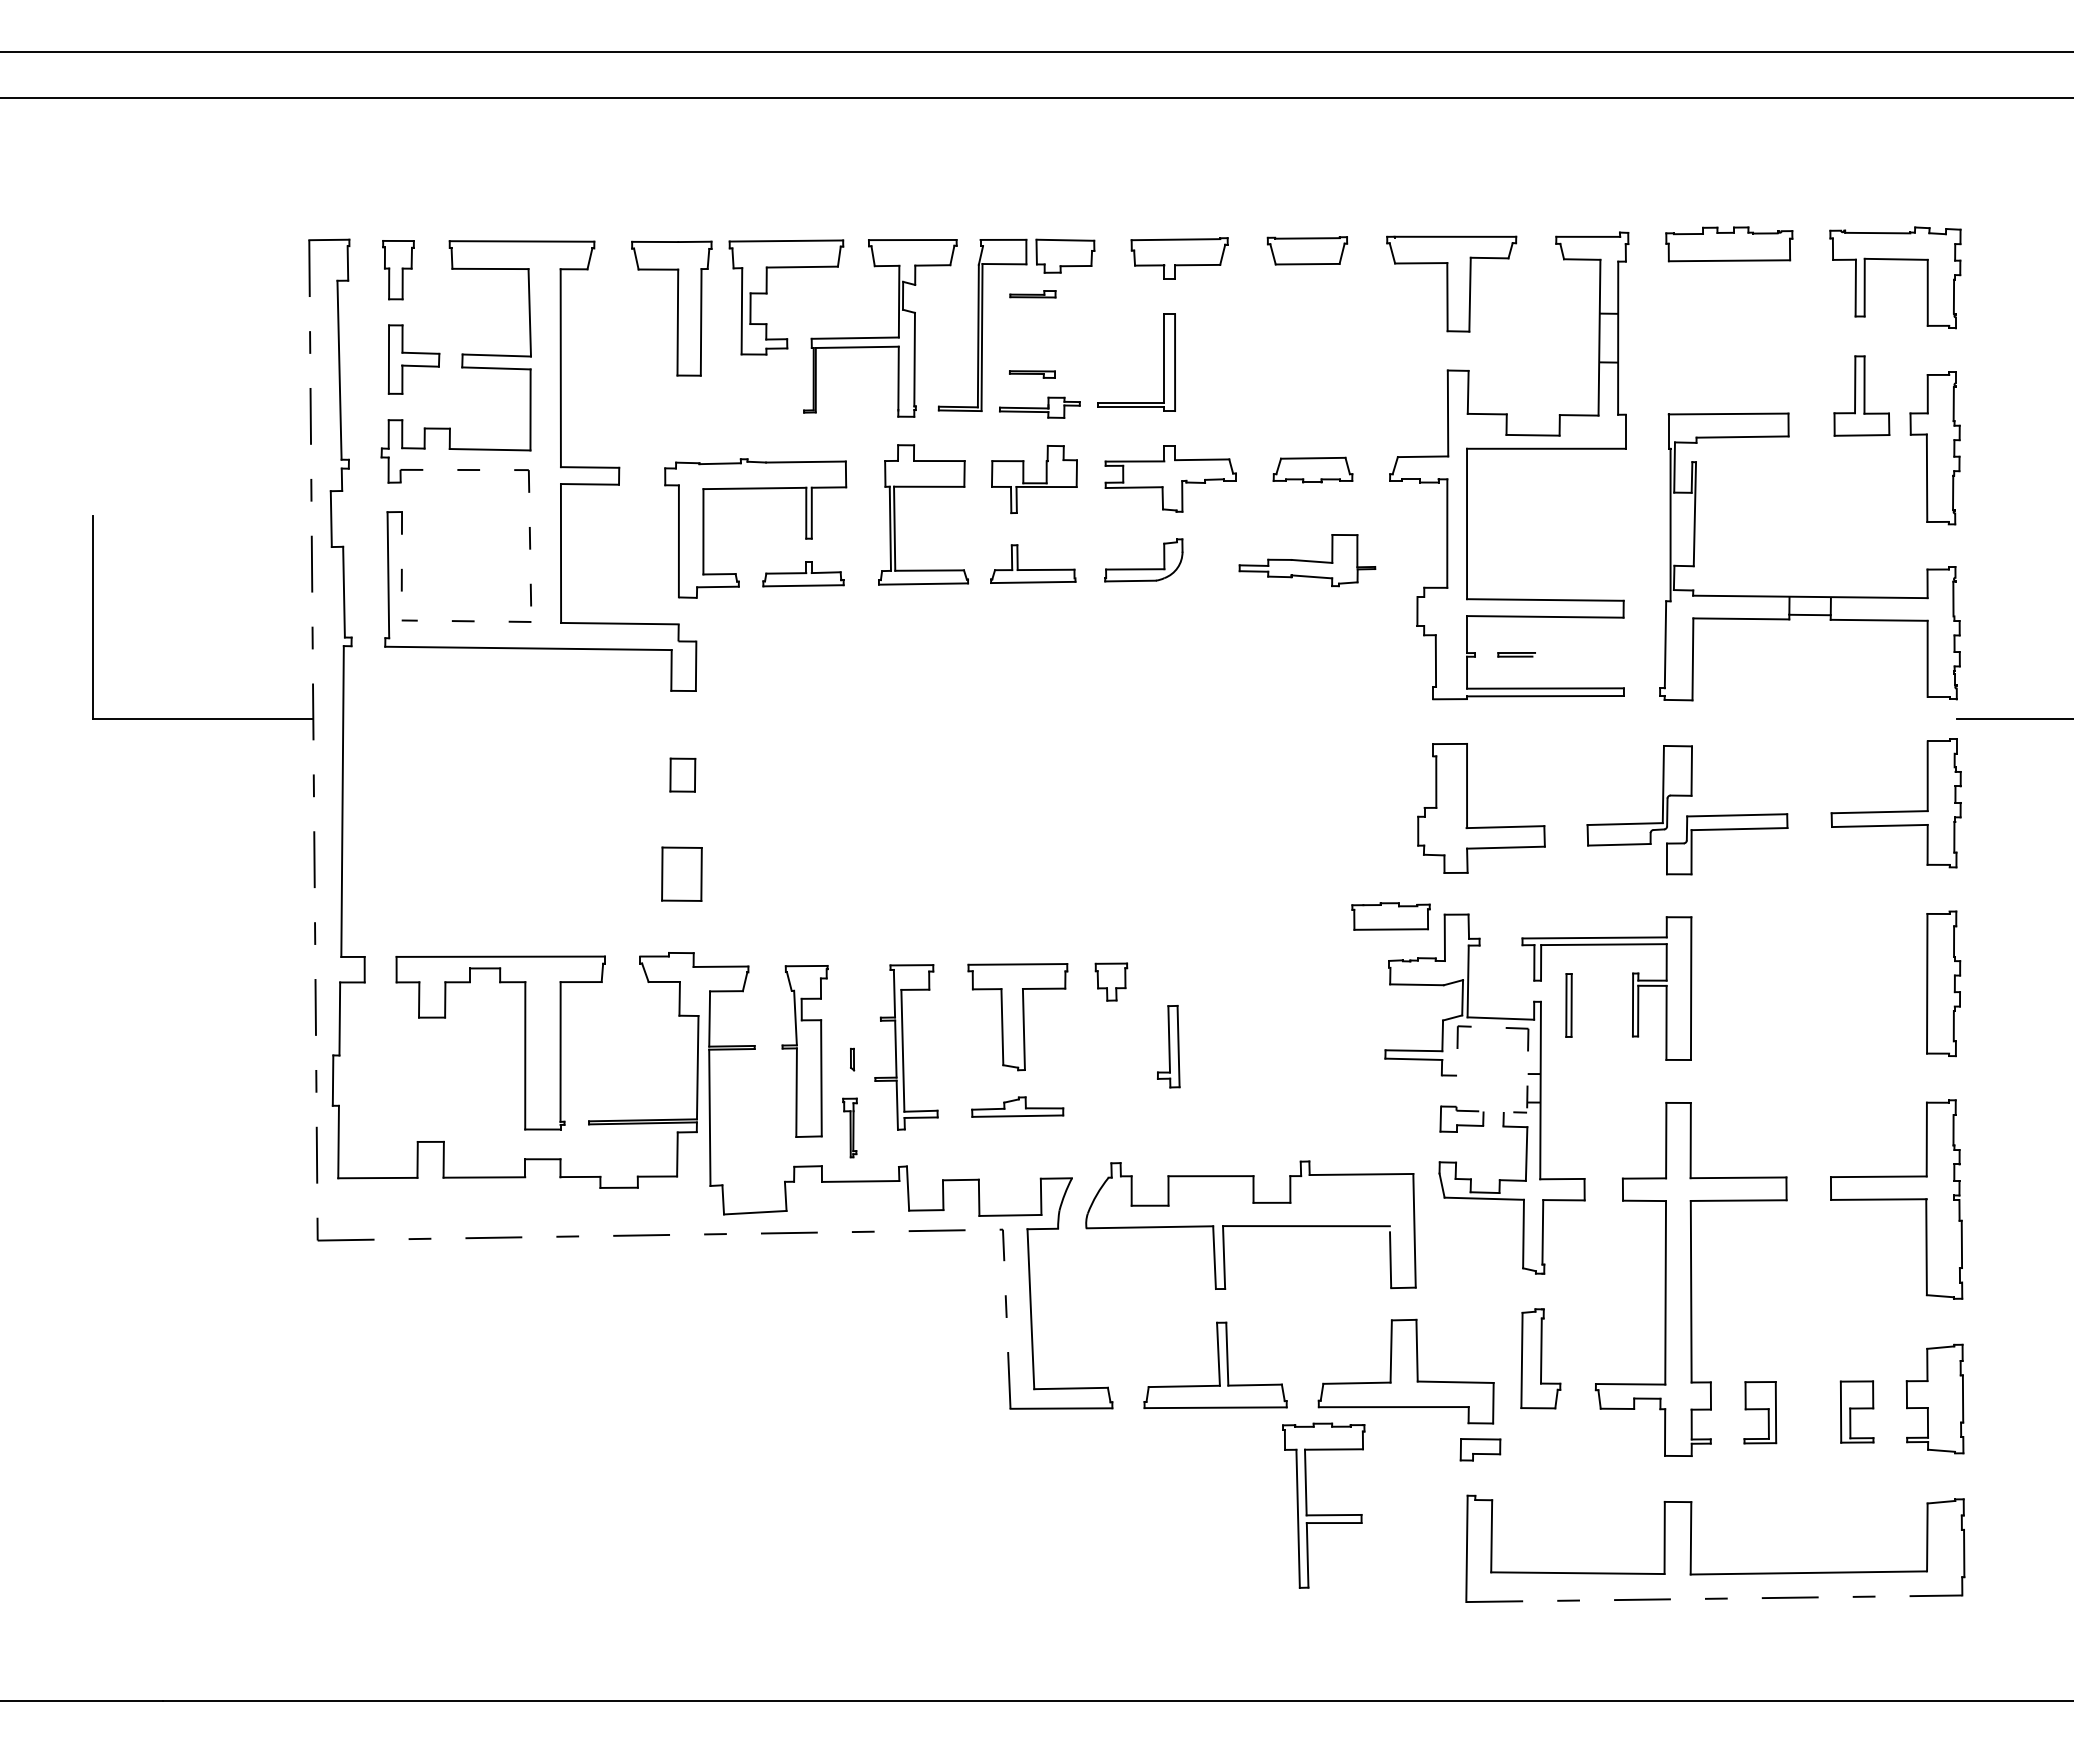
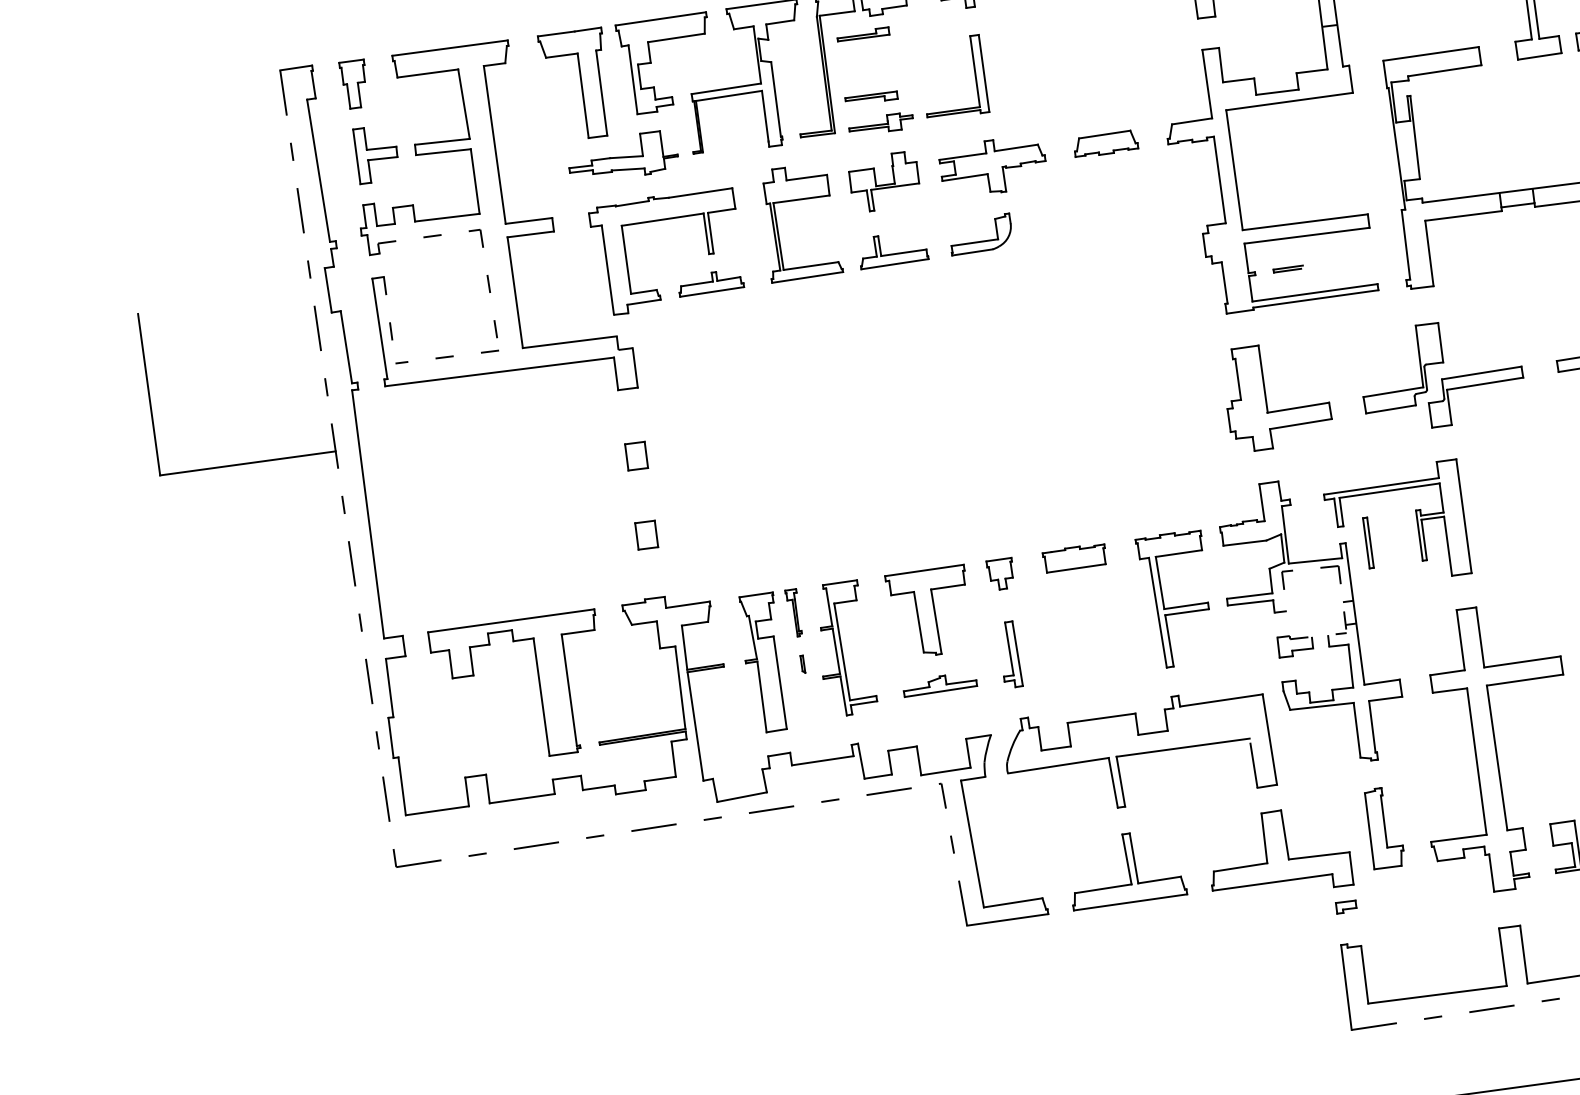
part: (1032, 293) -> (862, 33), size x1.43
part: (1032, 374) -> (871, 98), size x1.43
part: (1307, 560) -> (622, 156), moved
part: (681, 873) -> (646, 534), size x0.62
part: (1390, 916) -> (1074, 558), moved
part: (1168, 1046) -> (1009, 654), moved
part: (849, 1127) -> (793, 612), moved
part: (1480, 1449) -> (1346, 906), size x0.62
part: (1323, 1514) -> (1177, 606), moved

